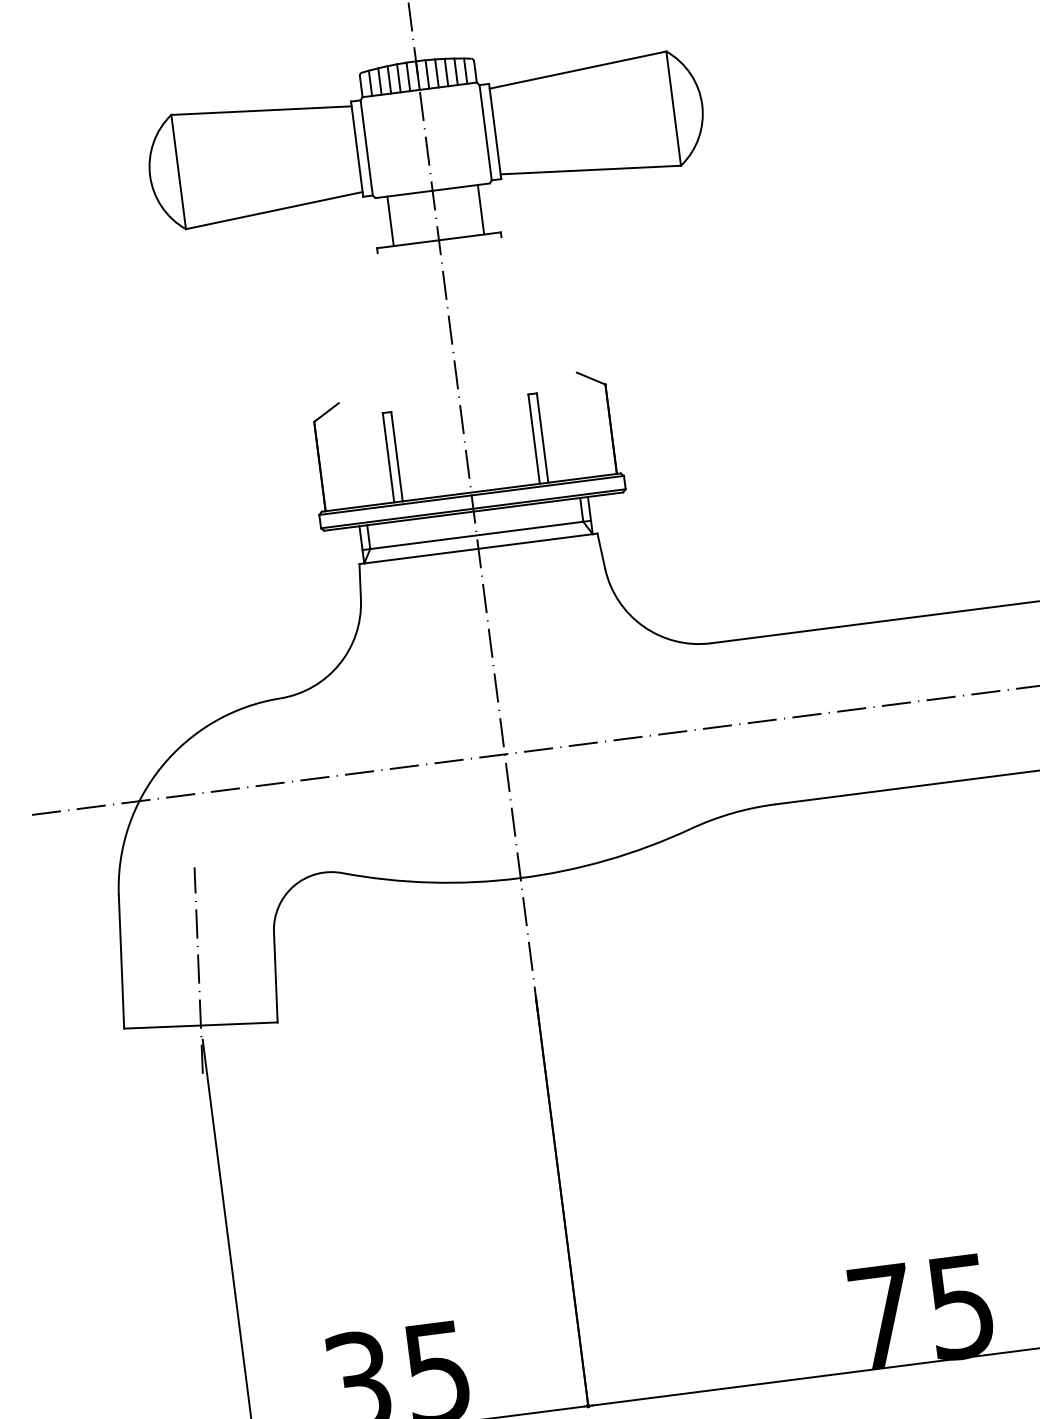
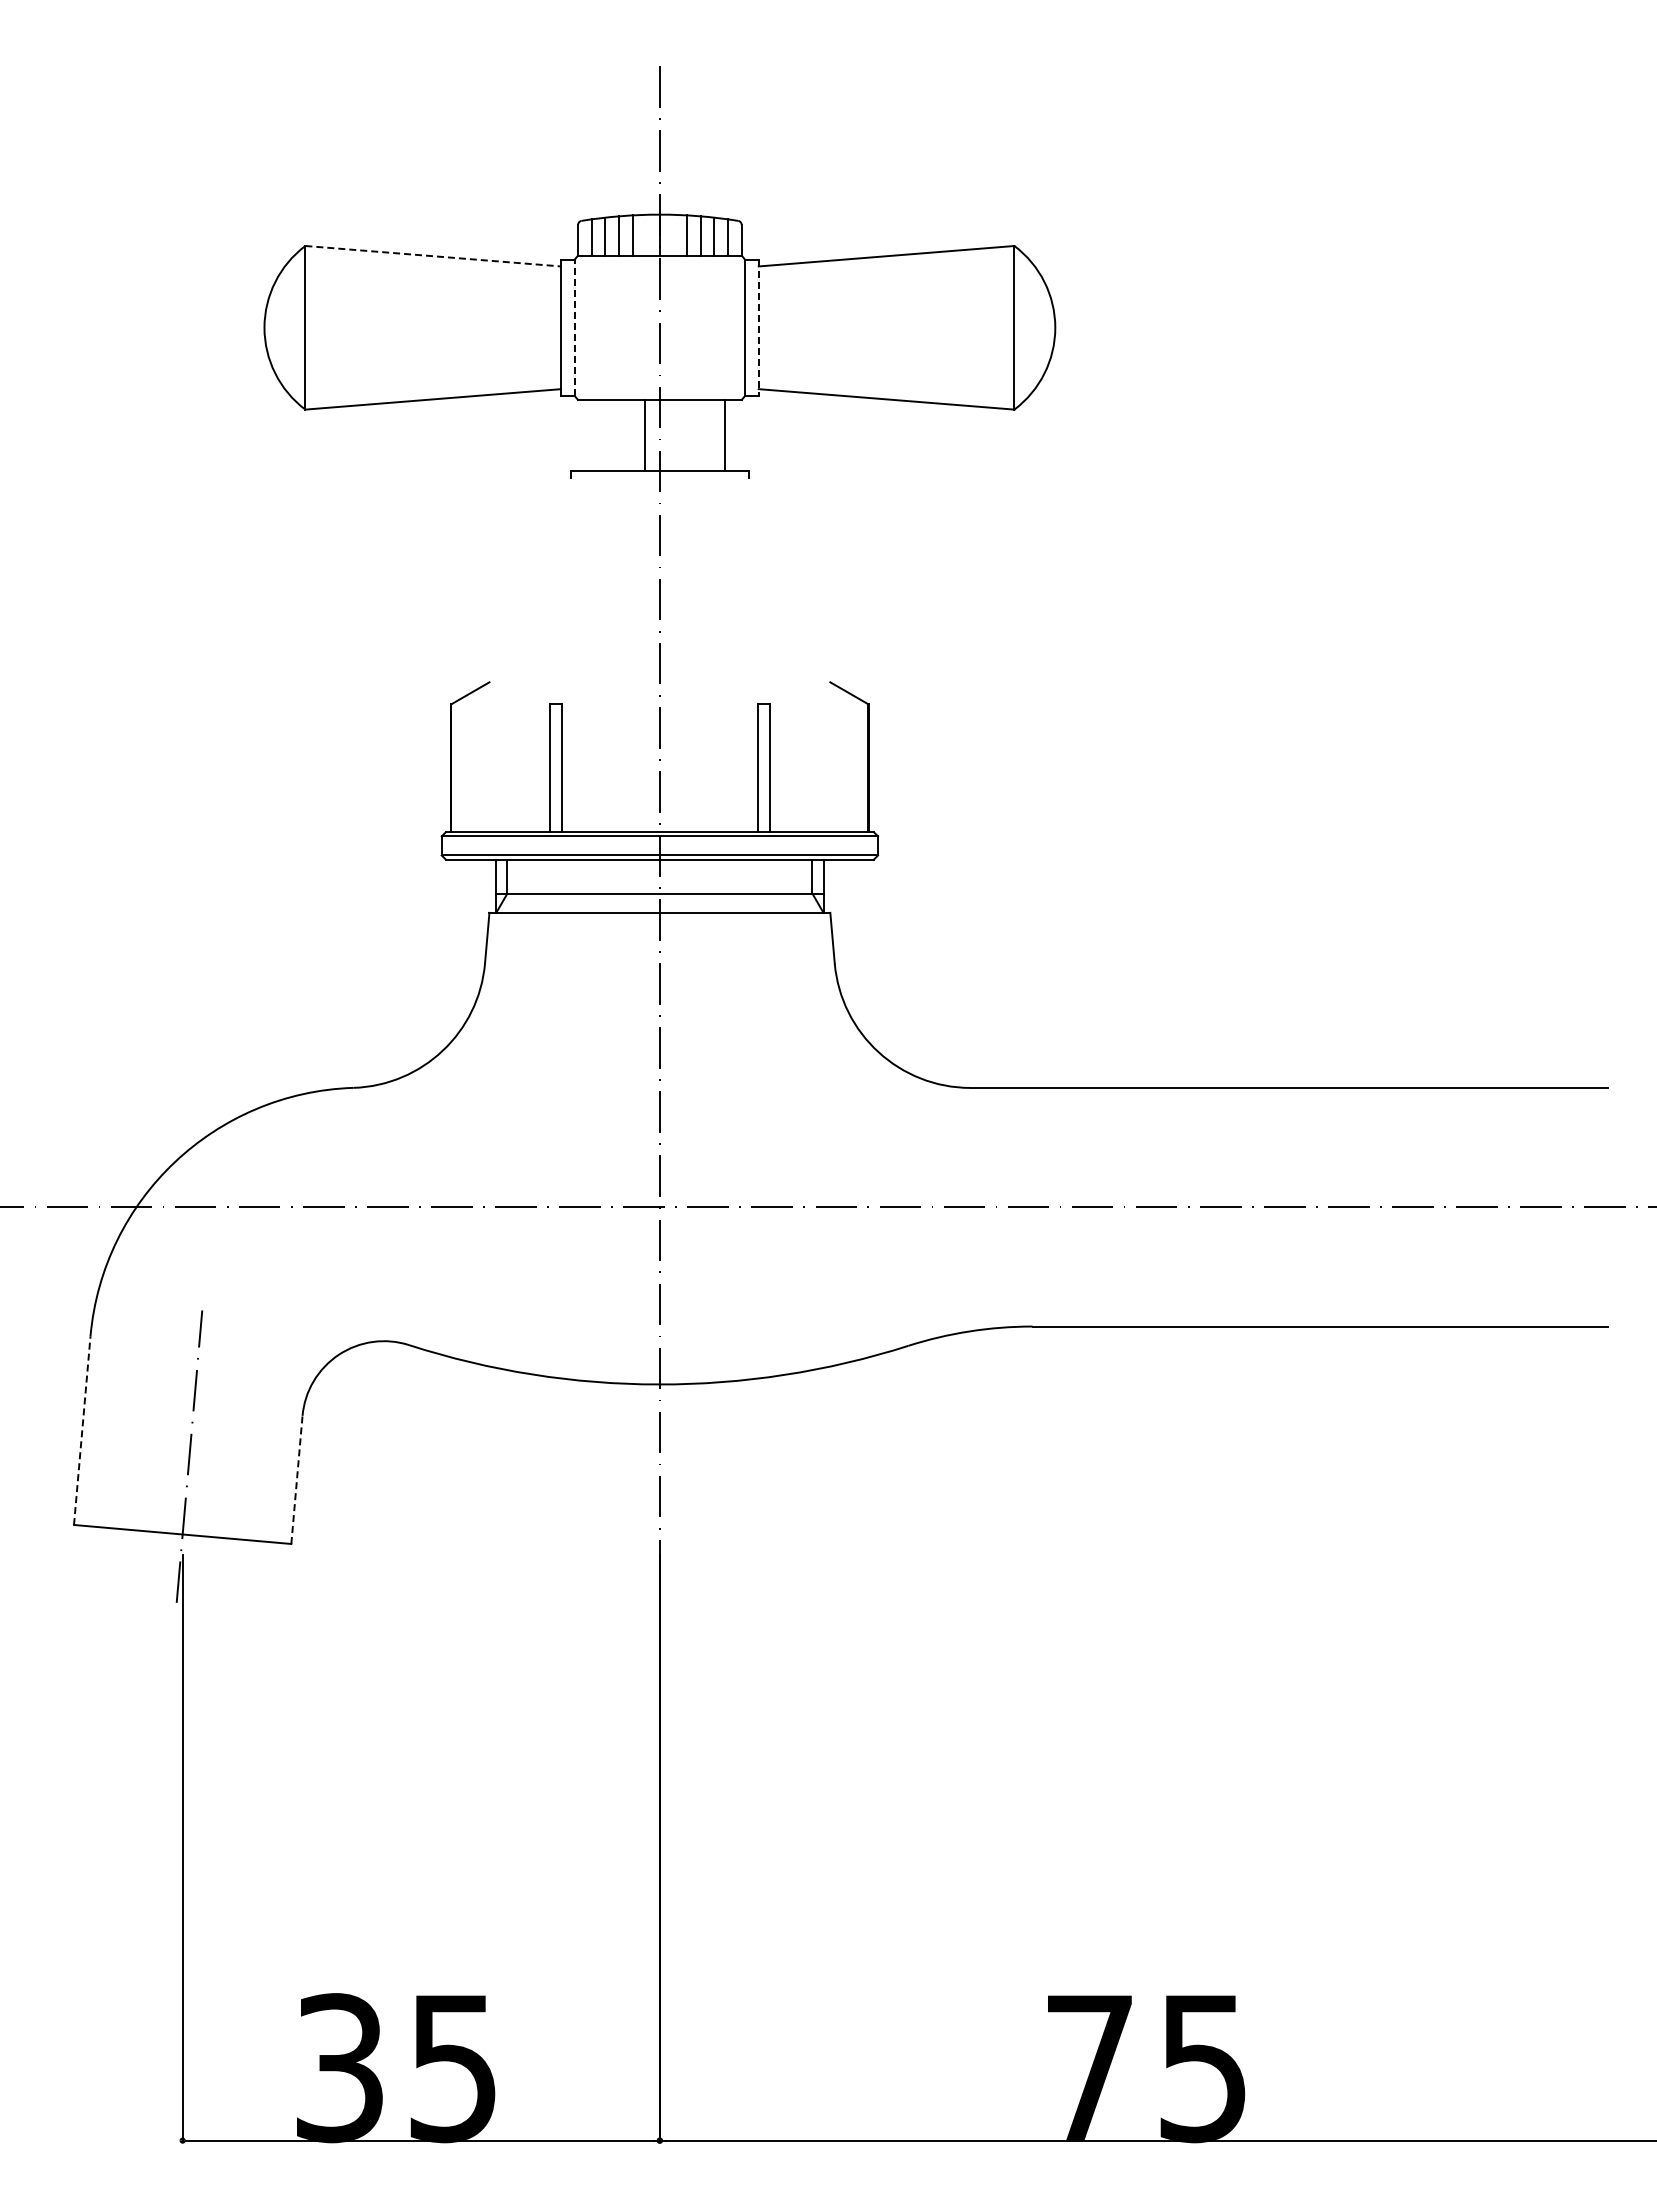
line: (427, 73) -> (673, 234), removed
line: (408, 76) -> (646, 234), removed
line: (261, 110) -> (433, 256), solid -> dashed
line: (495, 132) -> (758, 328), solid -> dashed
line: (366, 147) -> (574, 327), solid -> dashed
line: (390, 221) -> (645, 435), moved
line: (121, 961) -> (82, 1430), solid -> dashed
line: (275, 976) -> (296, 1479), solid -> dashed

